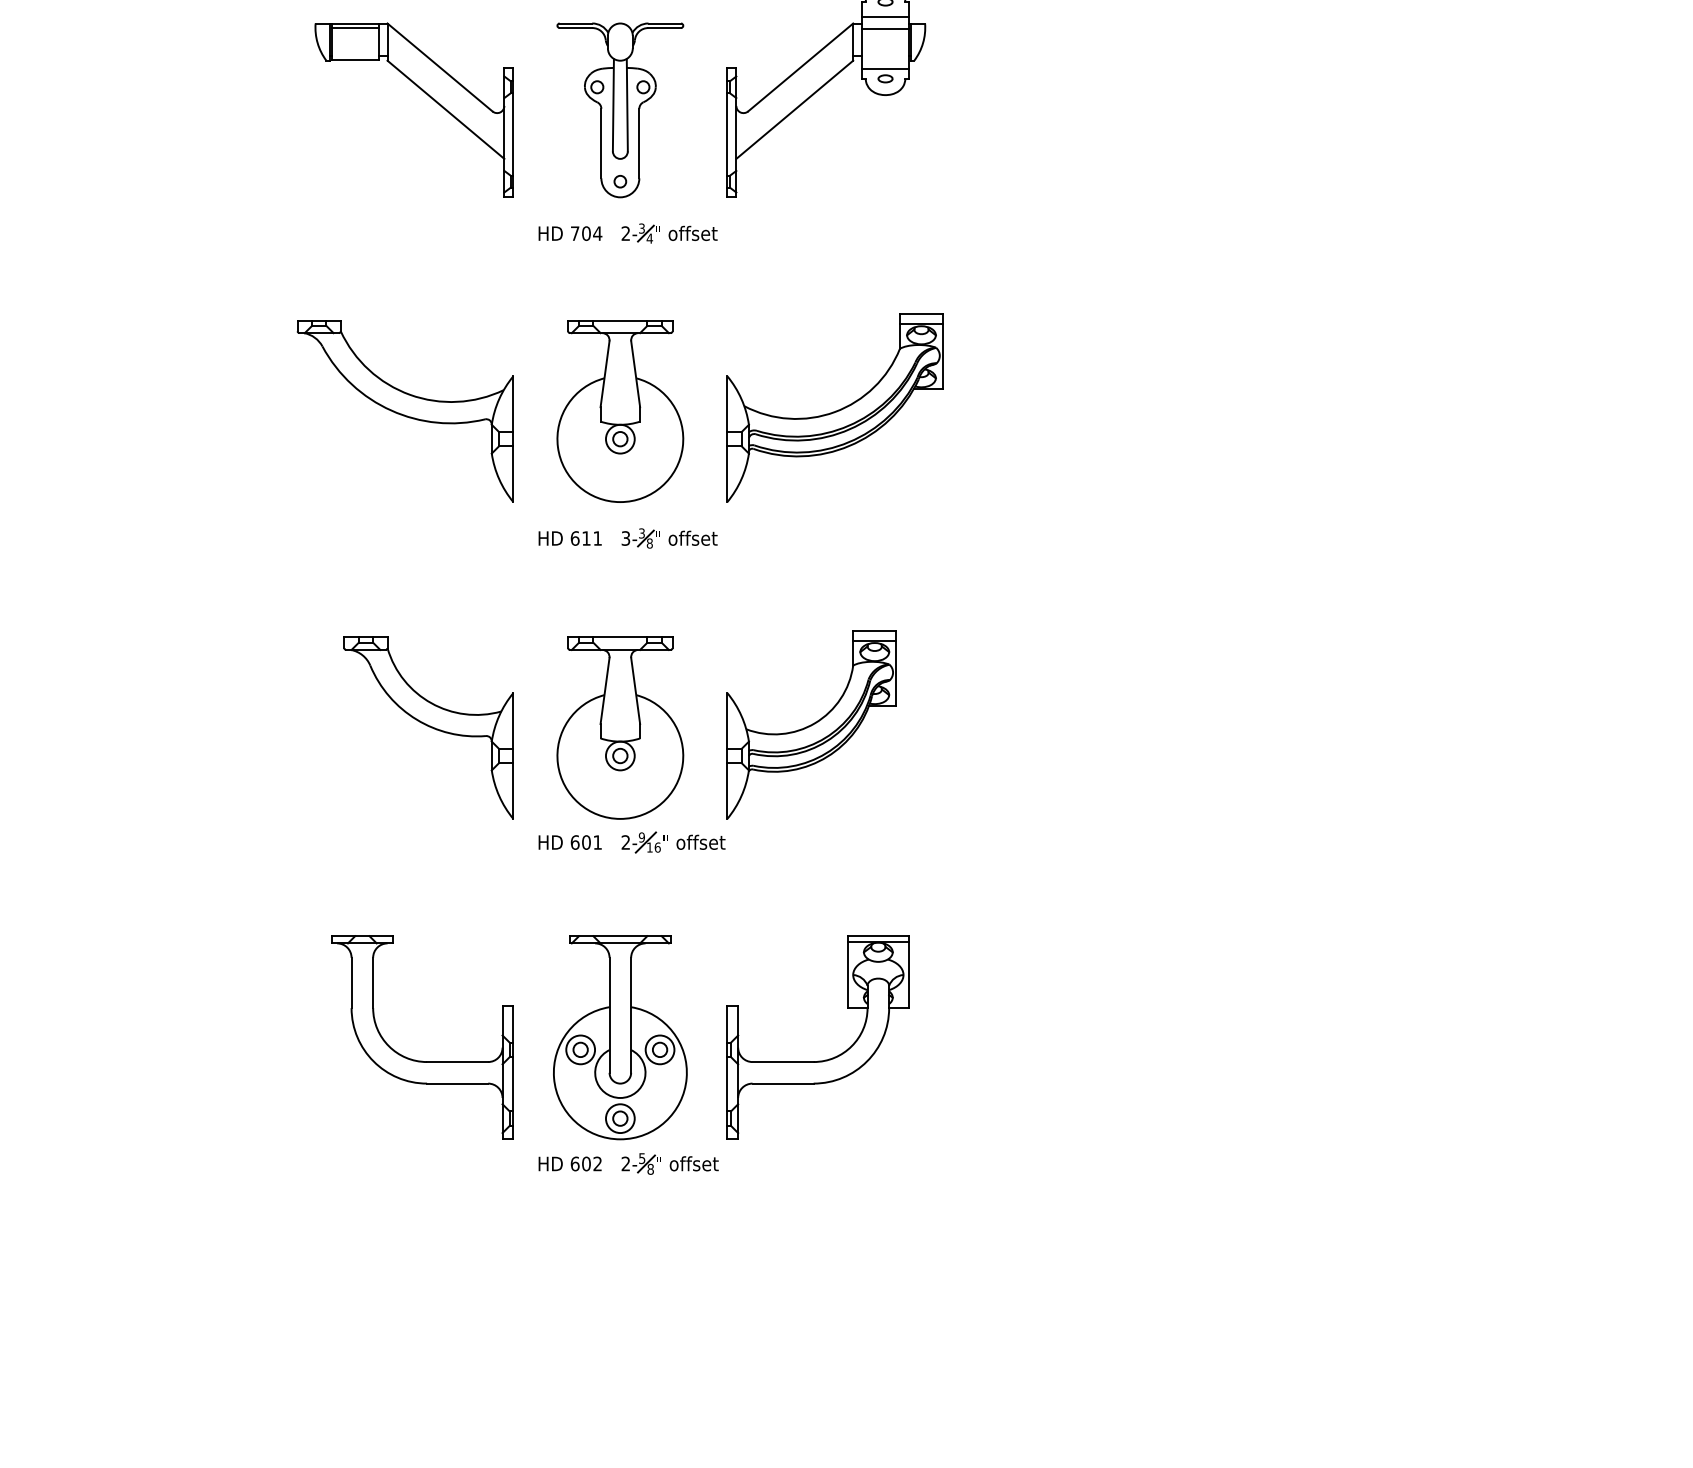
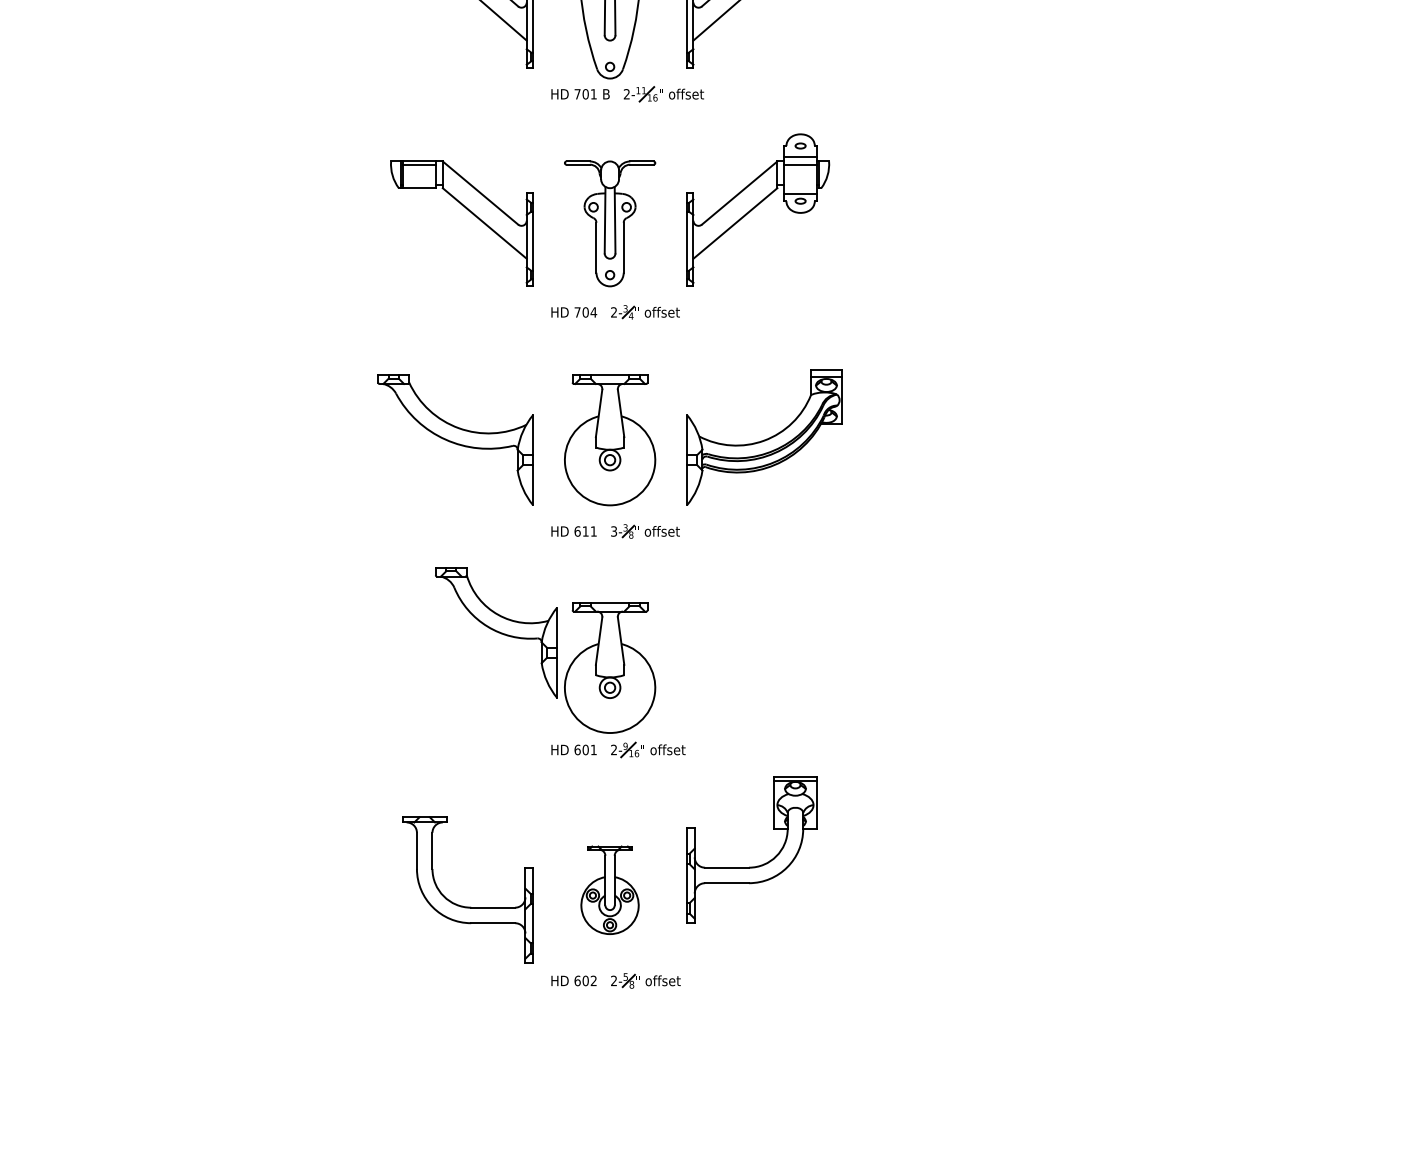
part: (811, 724) -> (747, 665), removed
part: (428, 727) -> (496, 632), moved
part: (619, 1038) -> (609, 890), size x0.6
part: (817, 1060) -> (751, 866), moved

